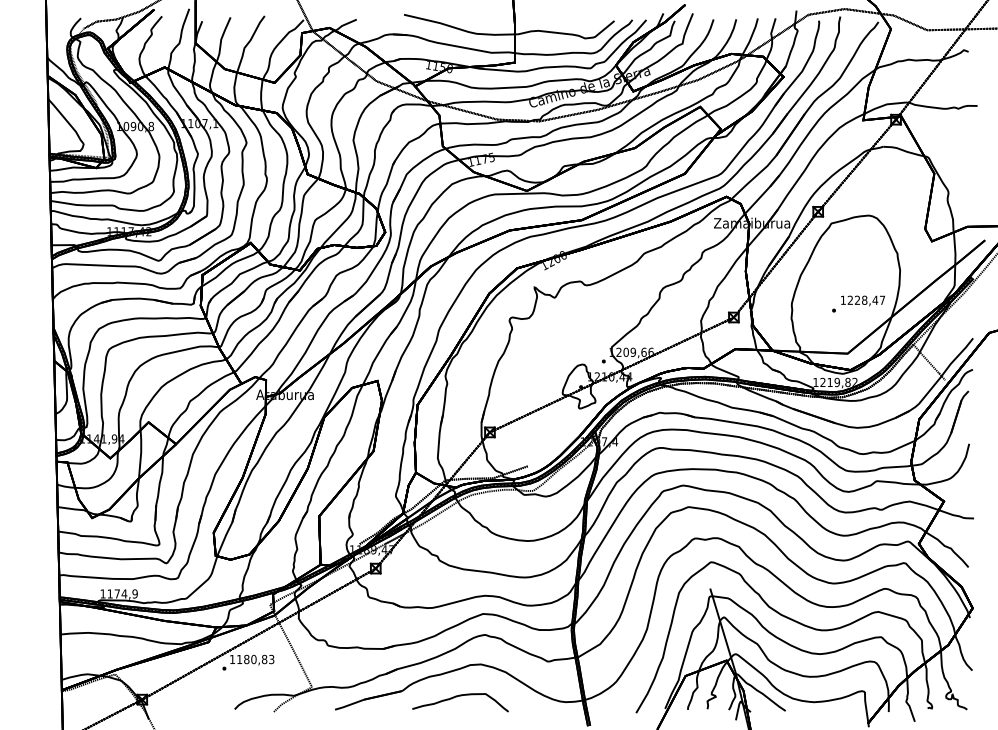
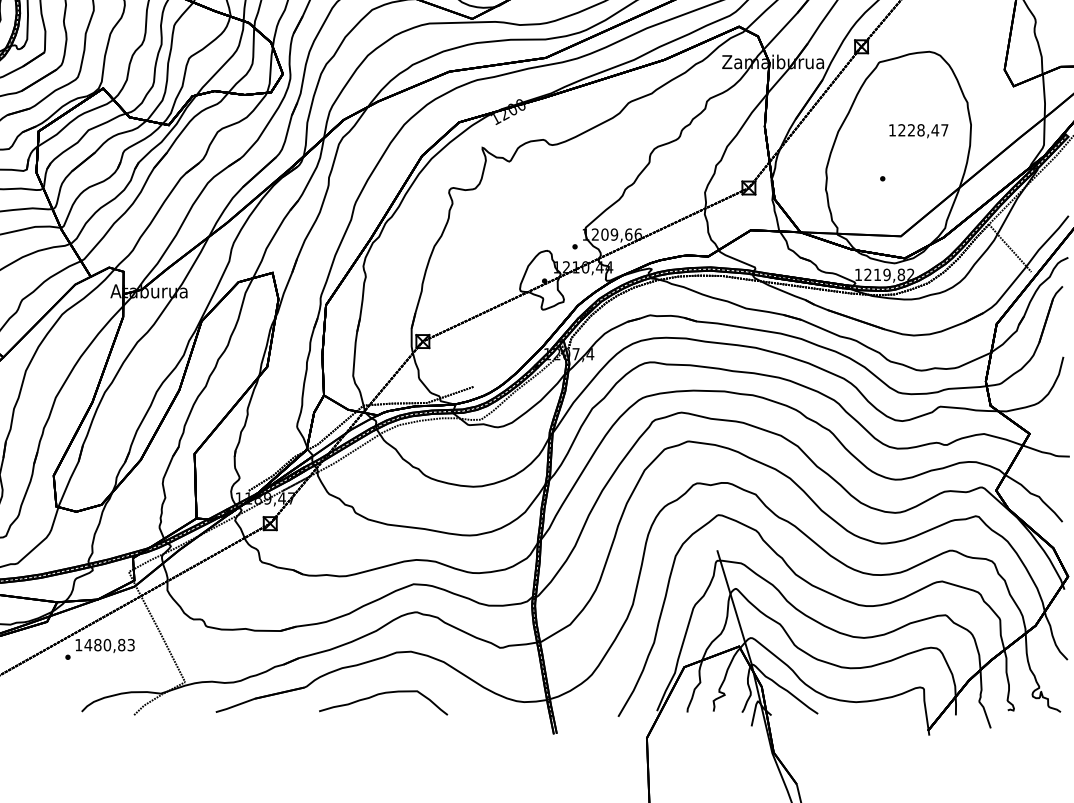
text: (862, 300) -> (918, 130), moved
text: (239, 659) -> (88, 645), 1180,83 -> 1480,83

